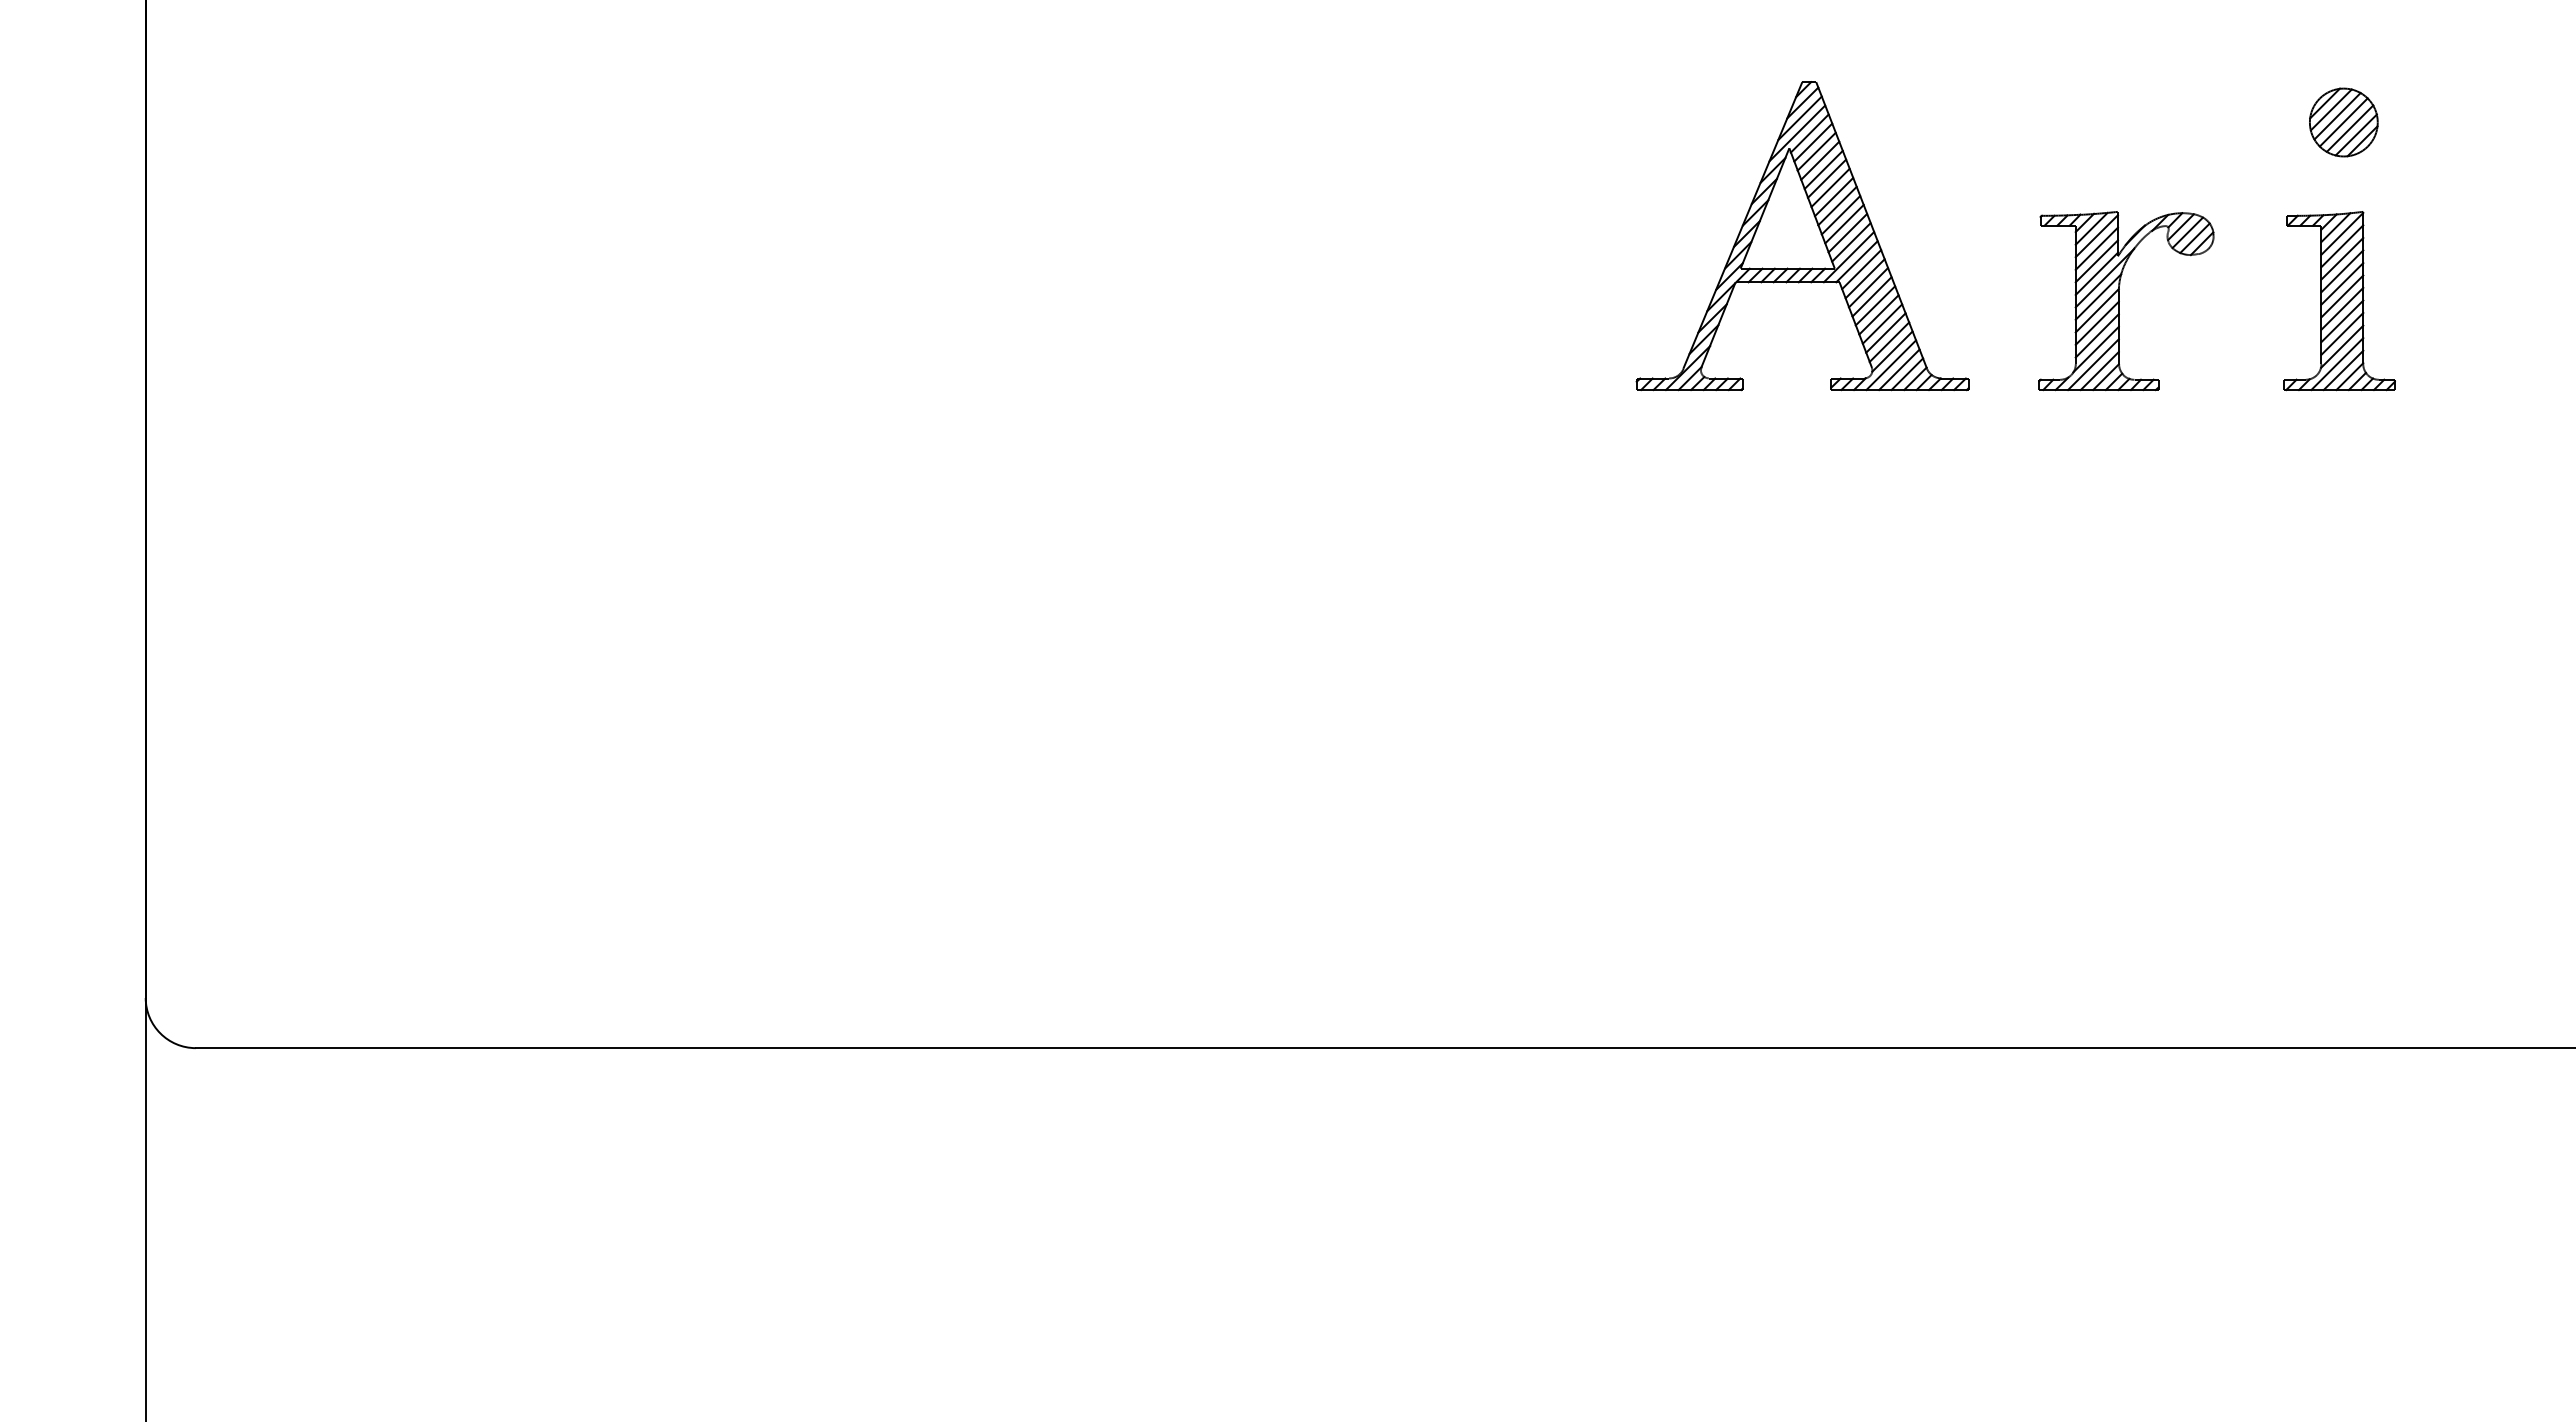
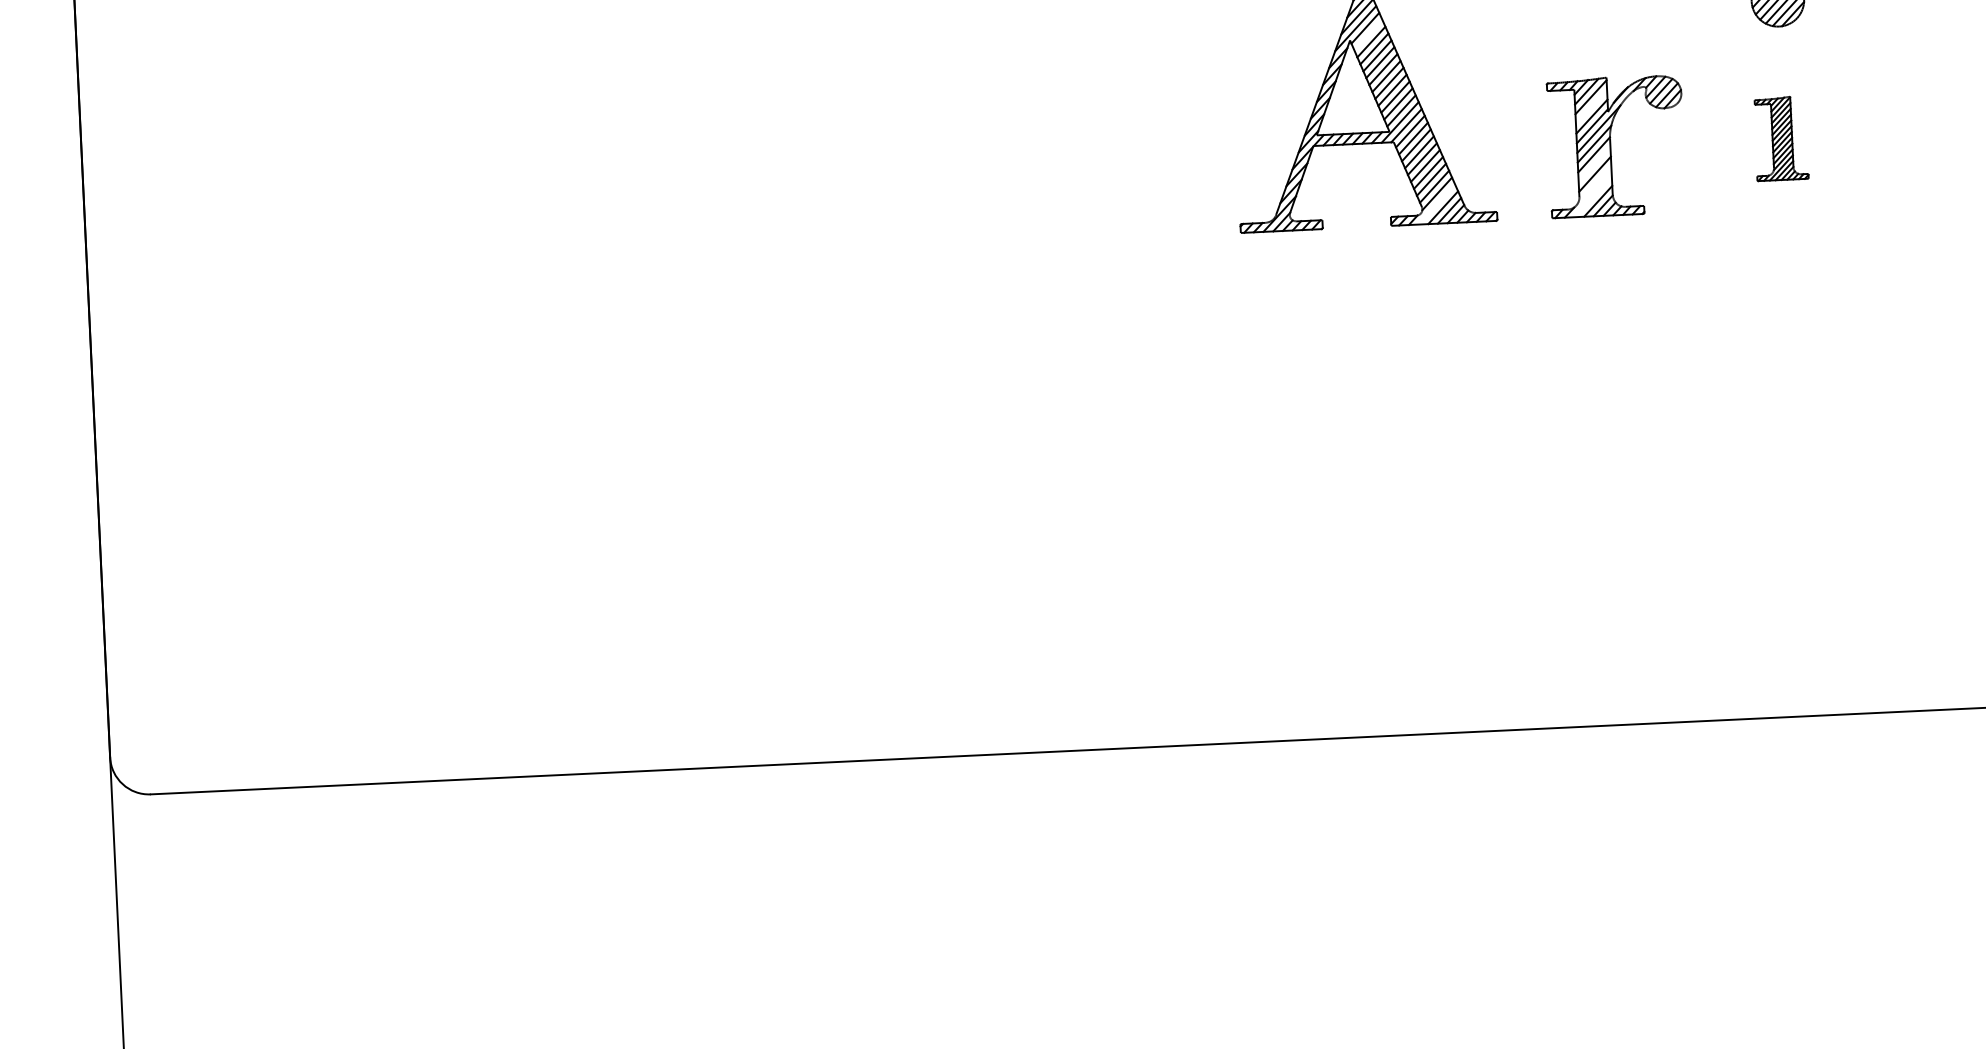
line: (1813, 142) -> (1368, 35), removed
line: (2096, 248) -> (1591, 106), removed
part: (2339, 301) -> (1781, 138), size x0.6
line: (2096, 322) -> (1593, 163), removed
line: (2095, 349) -> (1594, 184), removed
line: (2093, 364) -> (1593, 196), removed
line: (1891, 365) -> (1436, 204), removed

